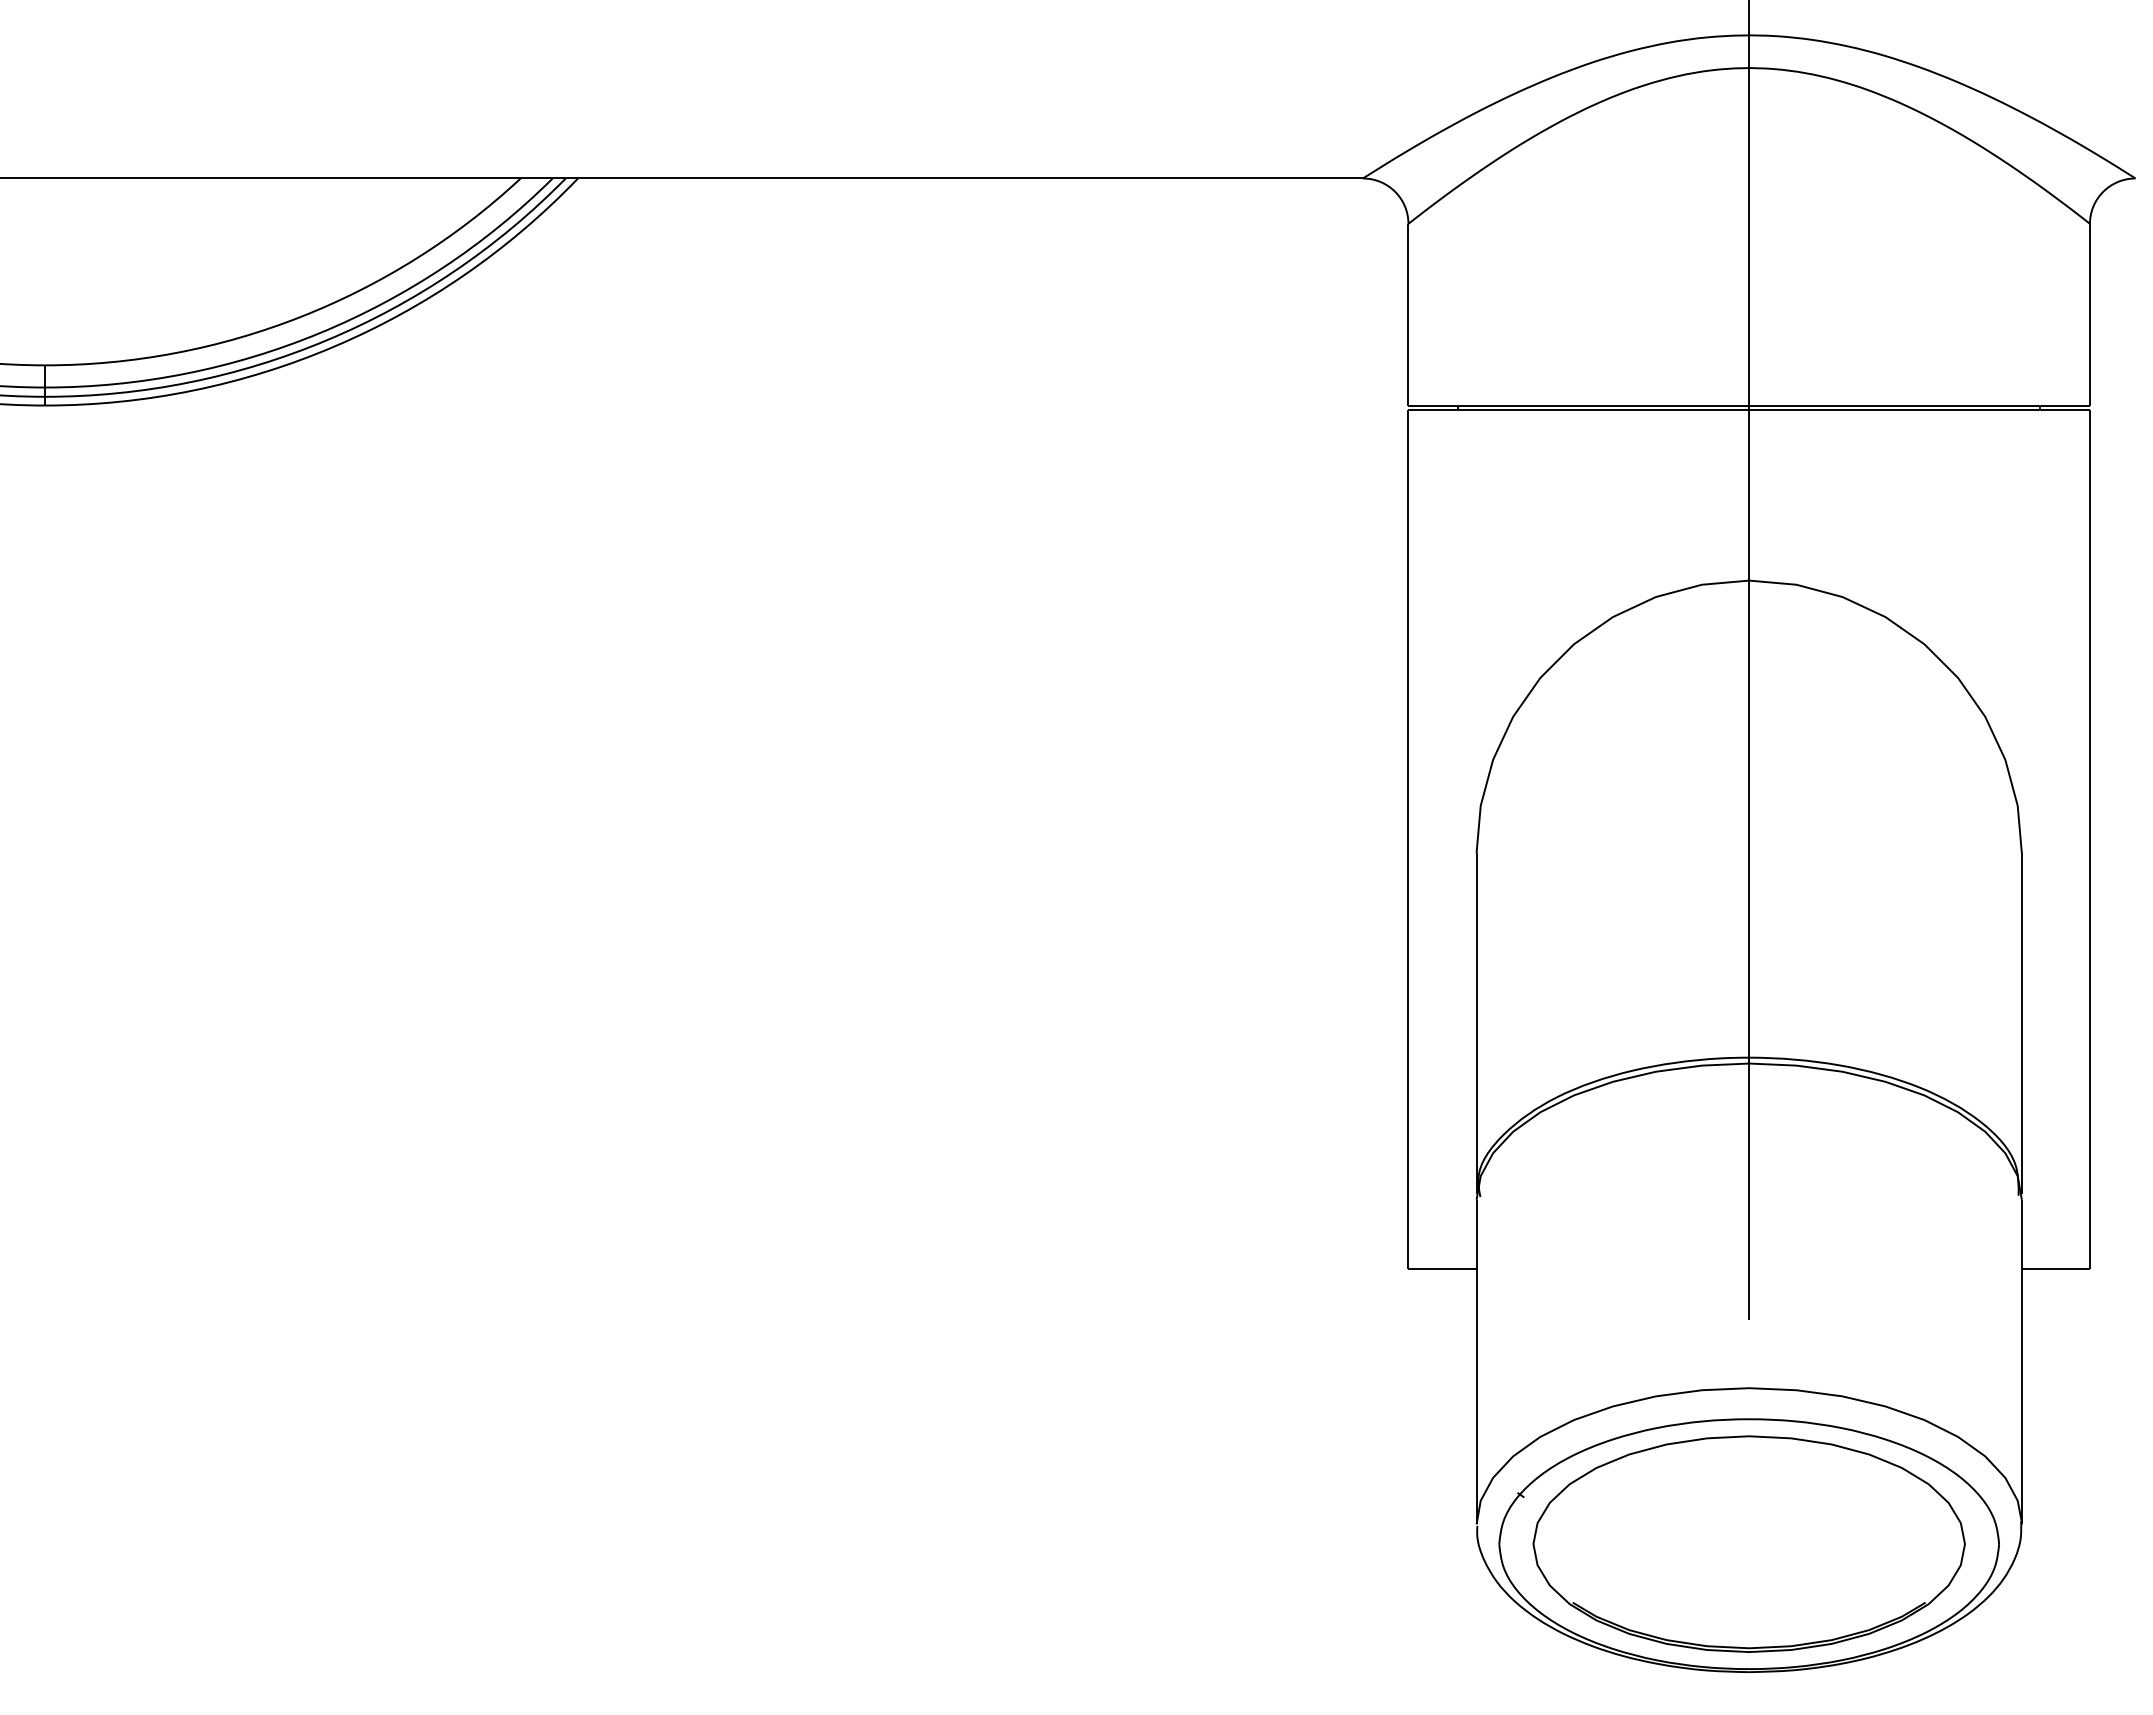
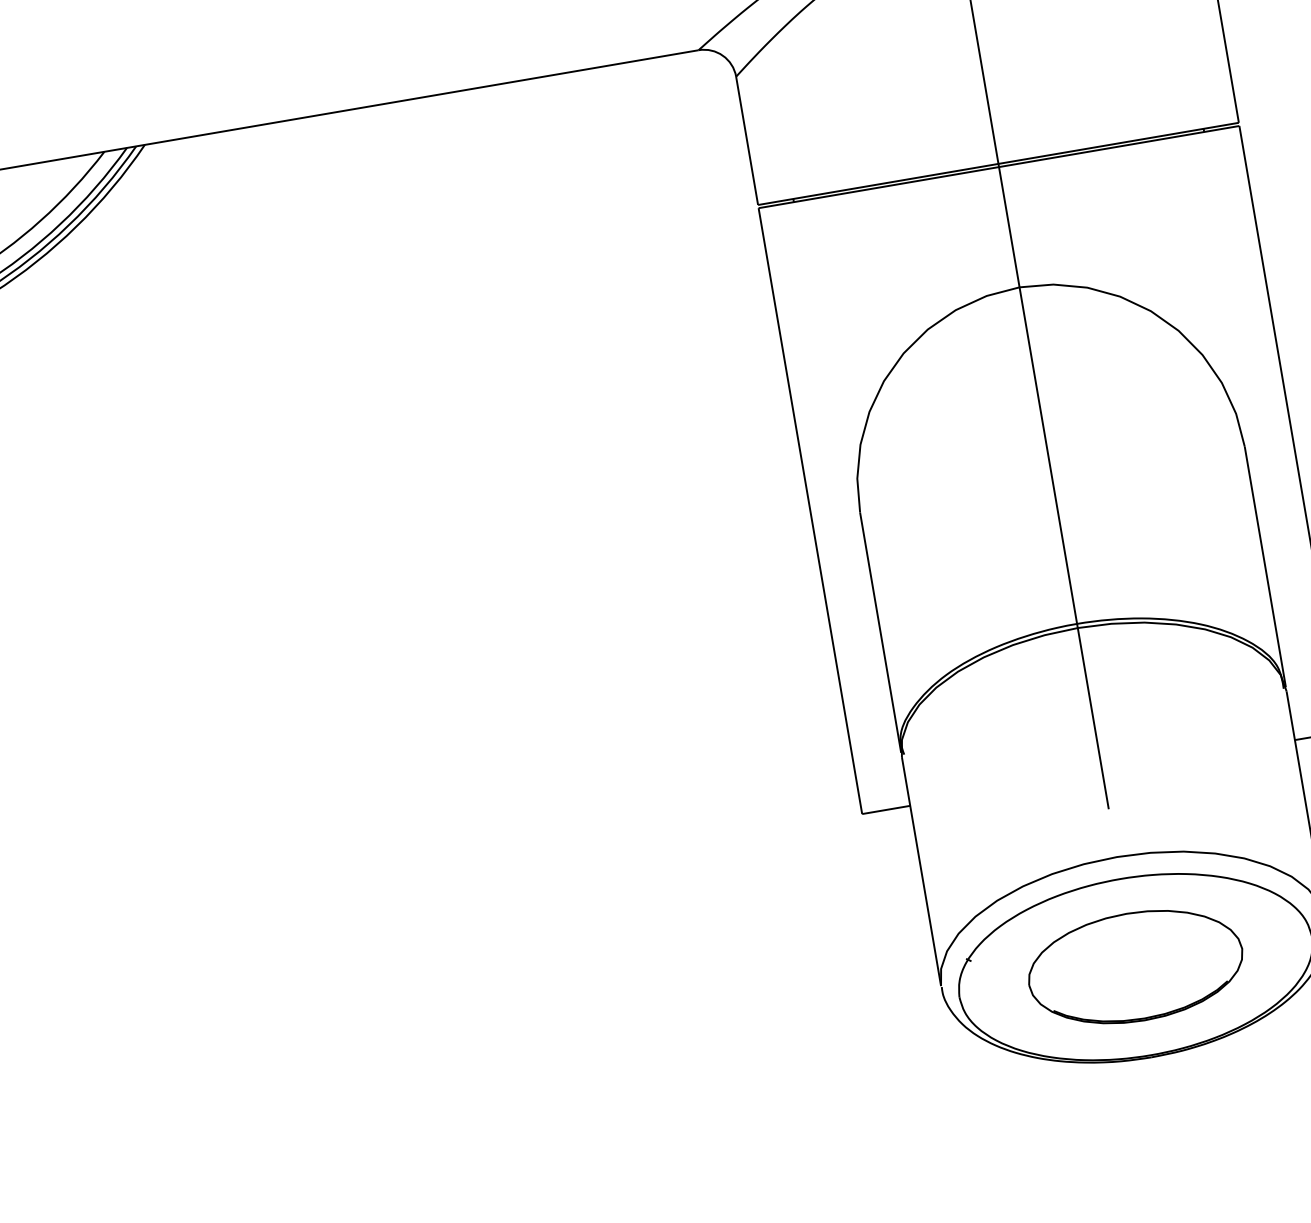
part: (1748, 1543) -> (1135, 966), size x0.7

